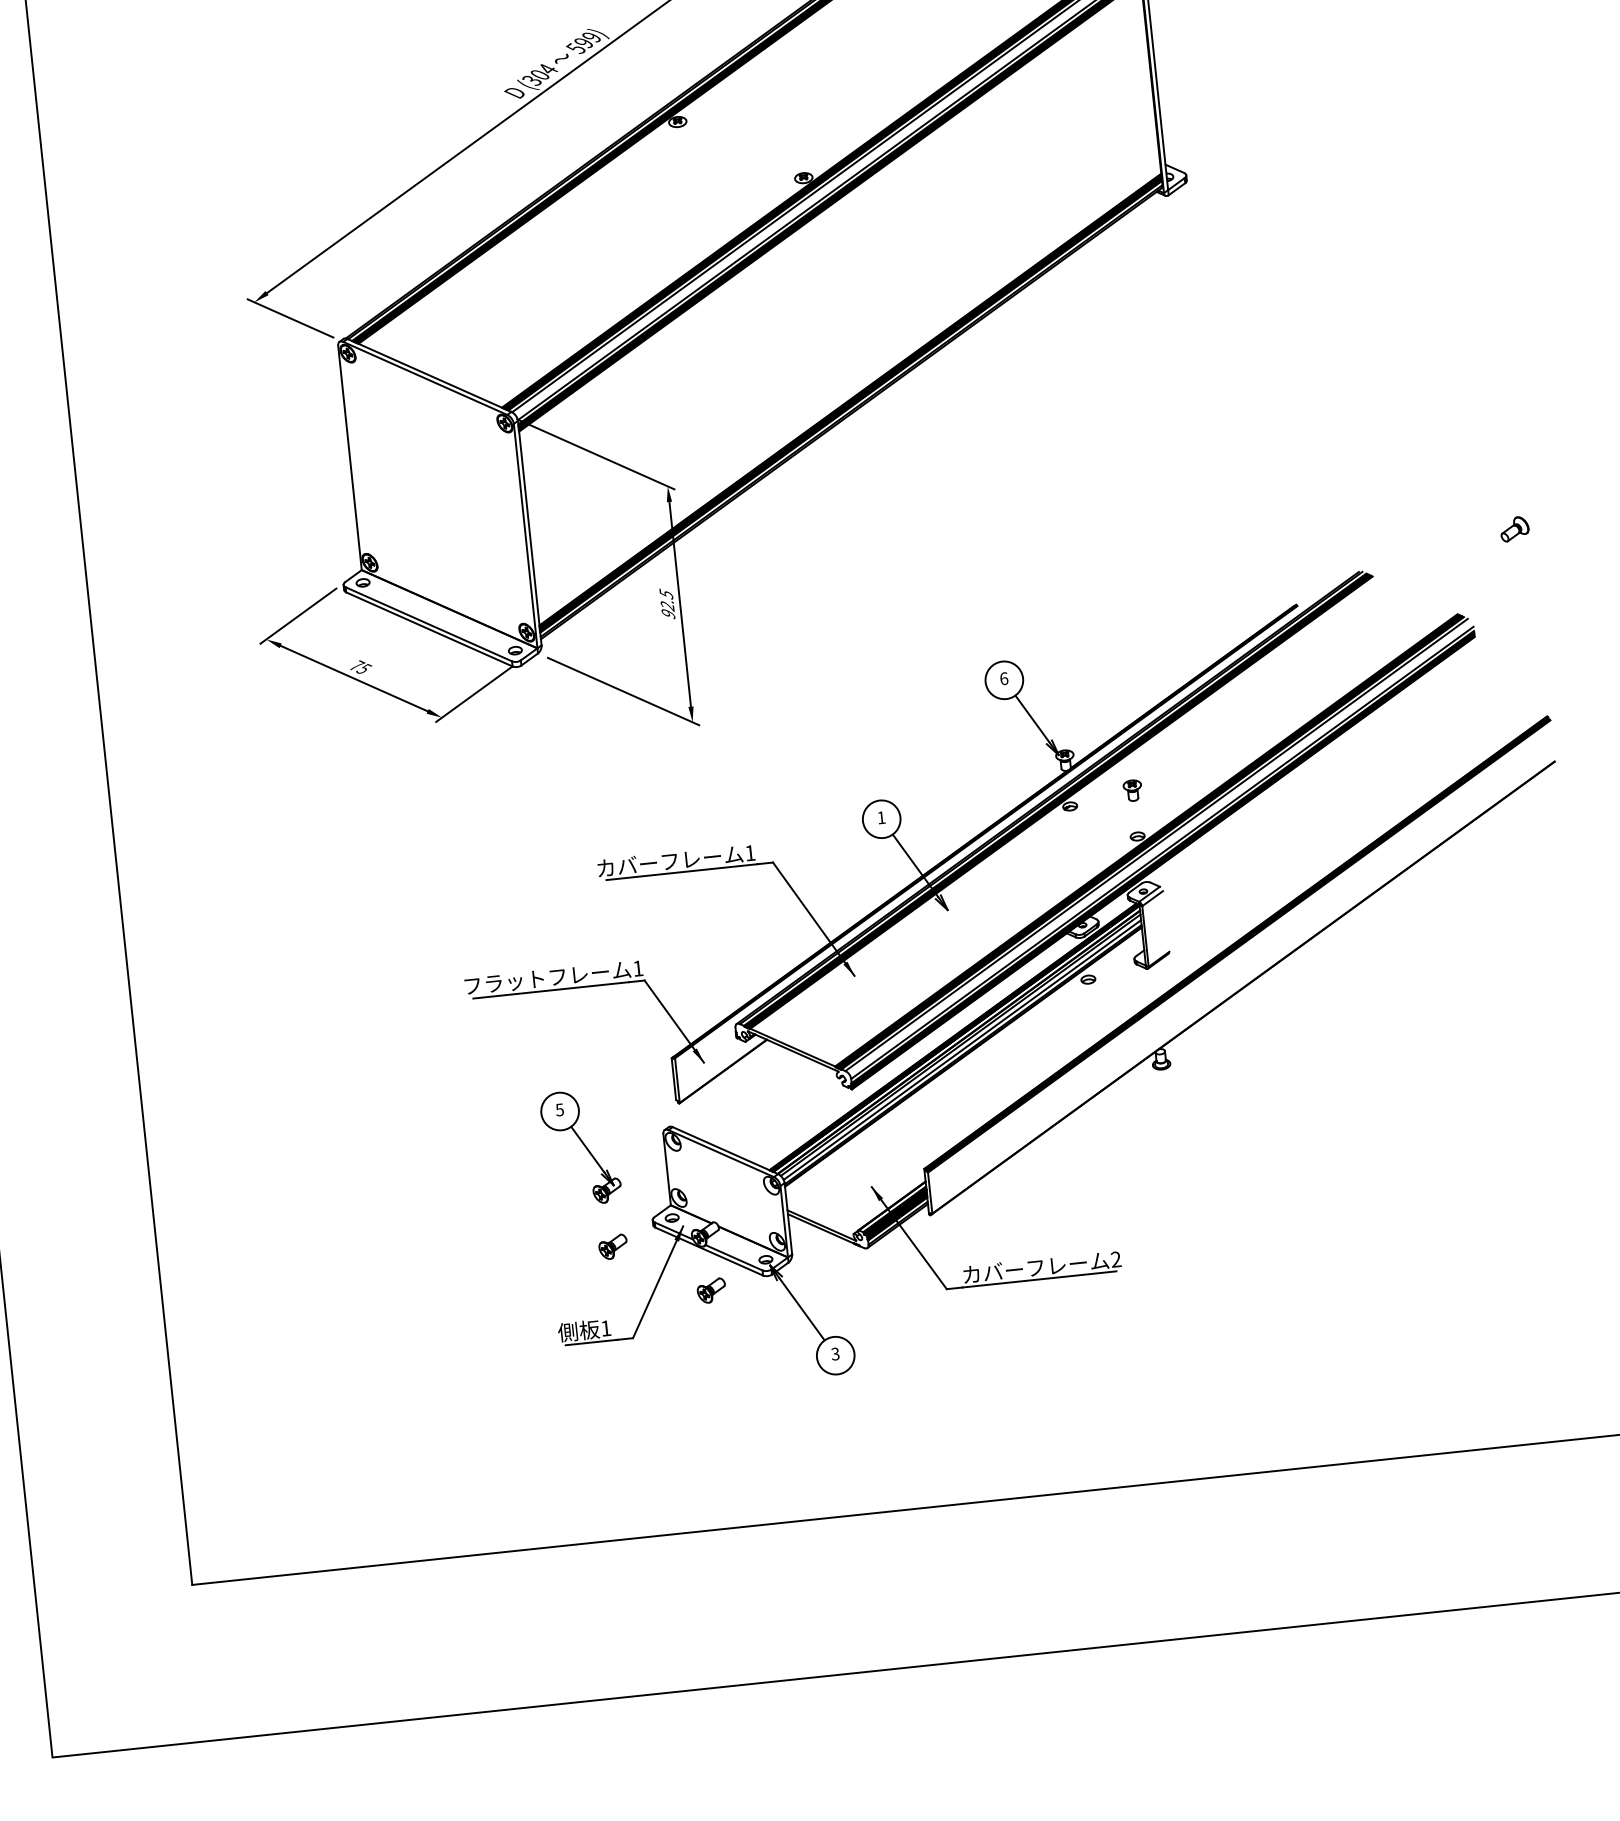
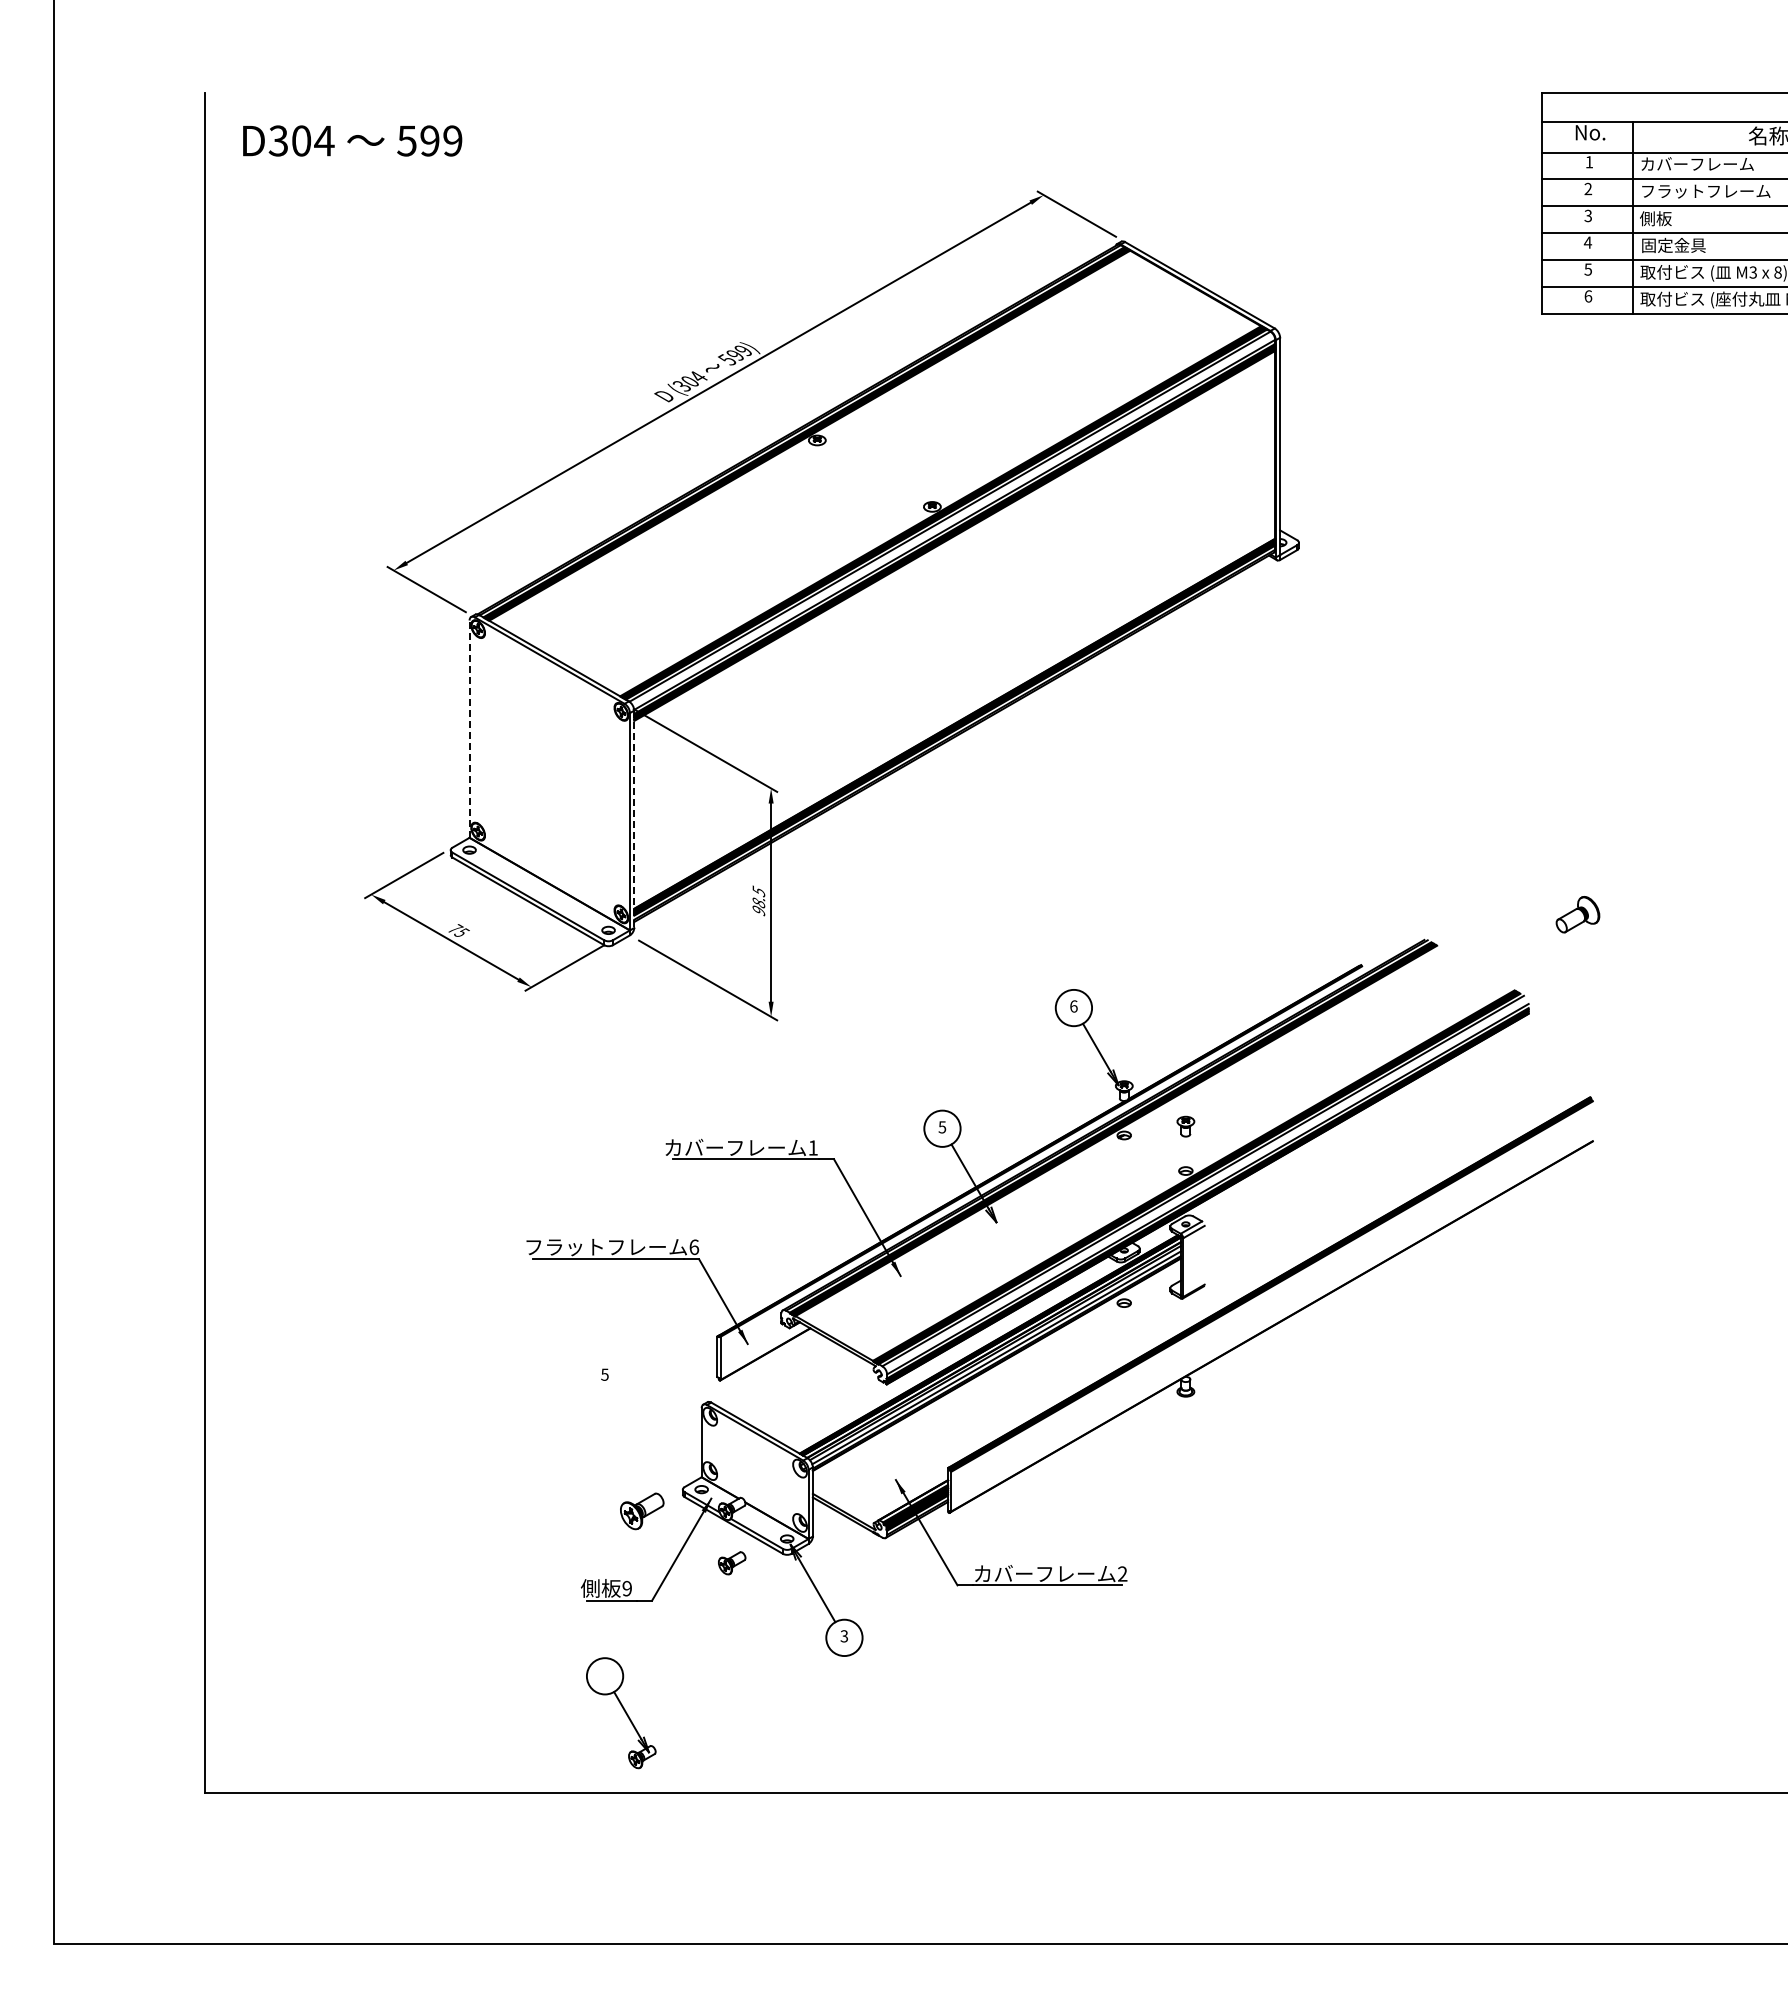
line: (349, 458) -> (469, 729), solid -> dashed
part: (1514, 529) -> (1577, 914), size x1.6
line: (530, 533) -> (634, 819), solid -> dashed
text: (667, 606) -> (758, 903), 92.5 -> 98.5
text: (881, 817) -> (942, 1127), 1 -> 5
text: (638, 968) -> (694, 1247), 1 -> 6
part: (581, 1148) -> (621, 1713), moved
part: (613, 1247) -> (642, 1511), size x1.6
text: (605, 1328) -> (626, 1588), 1 -> 9

